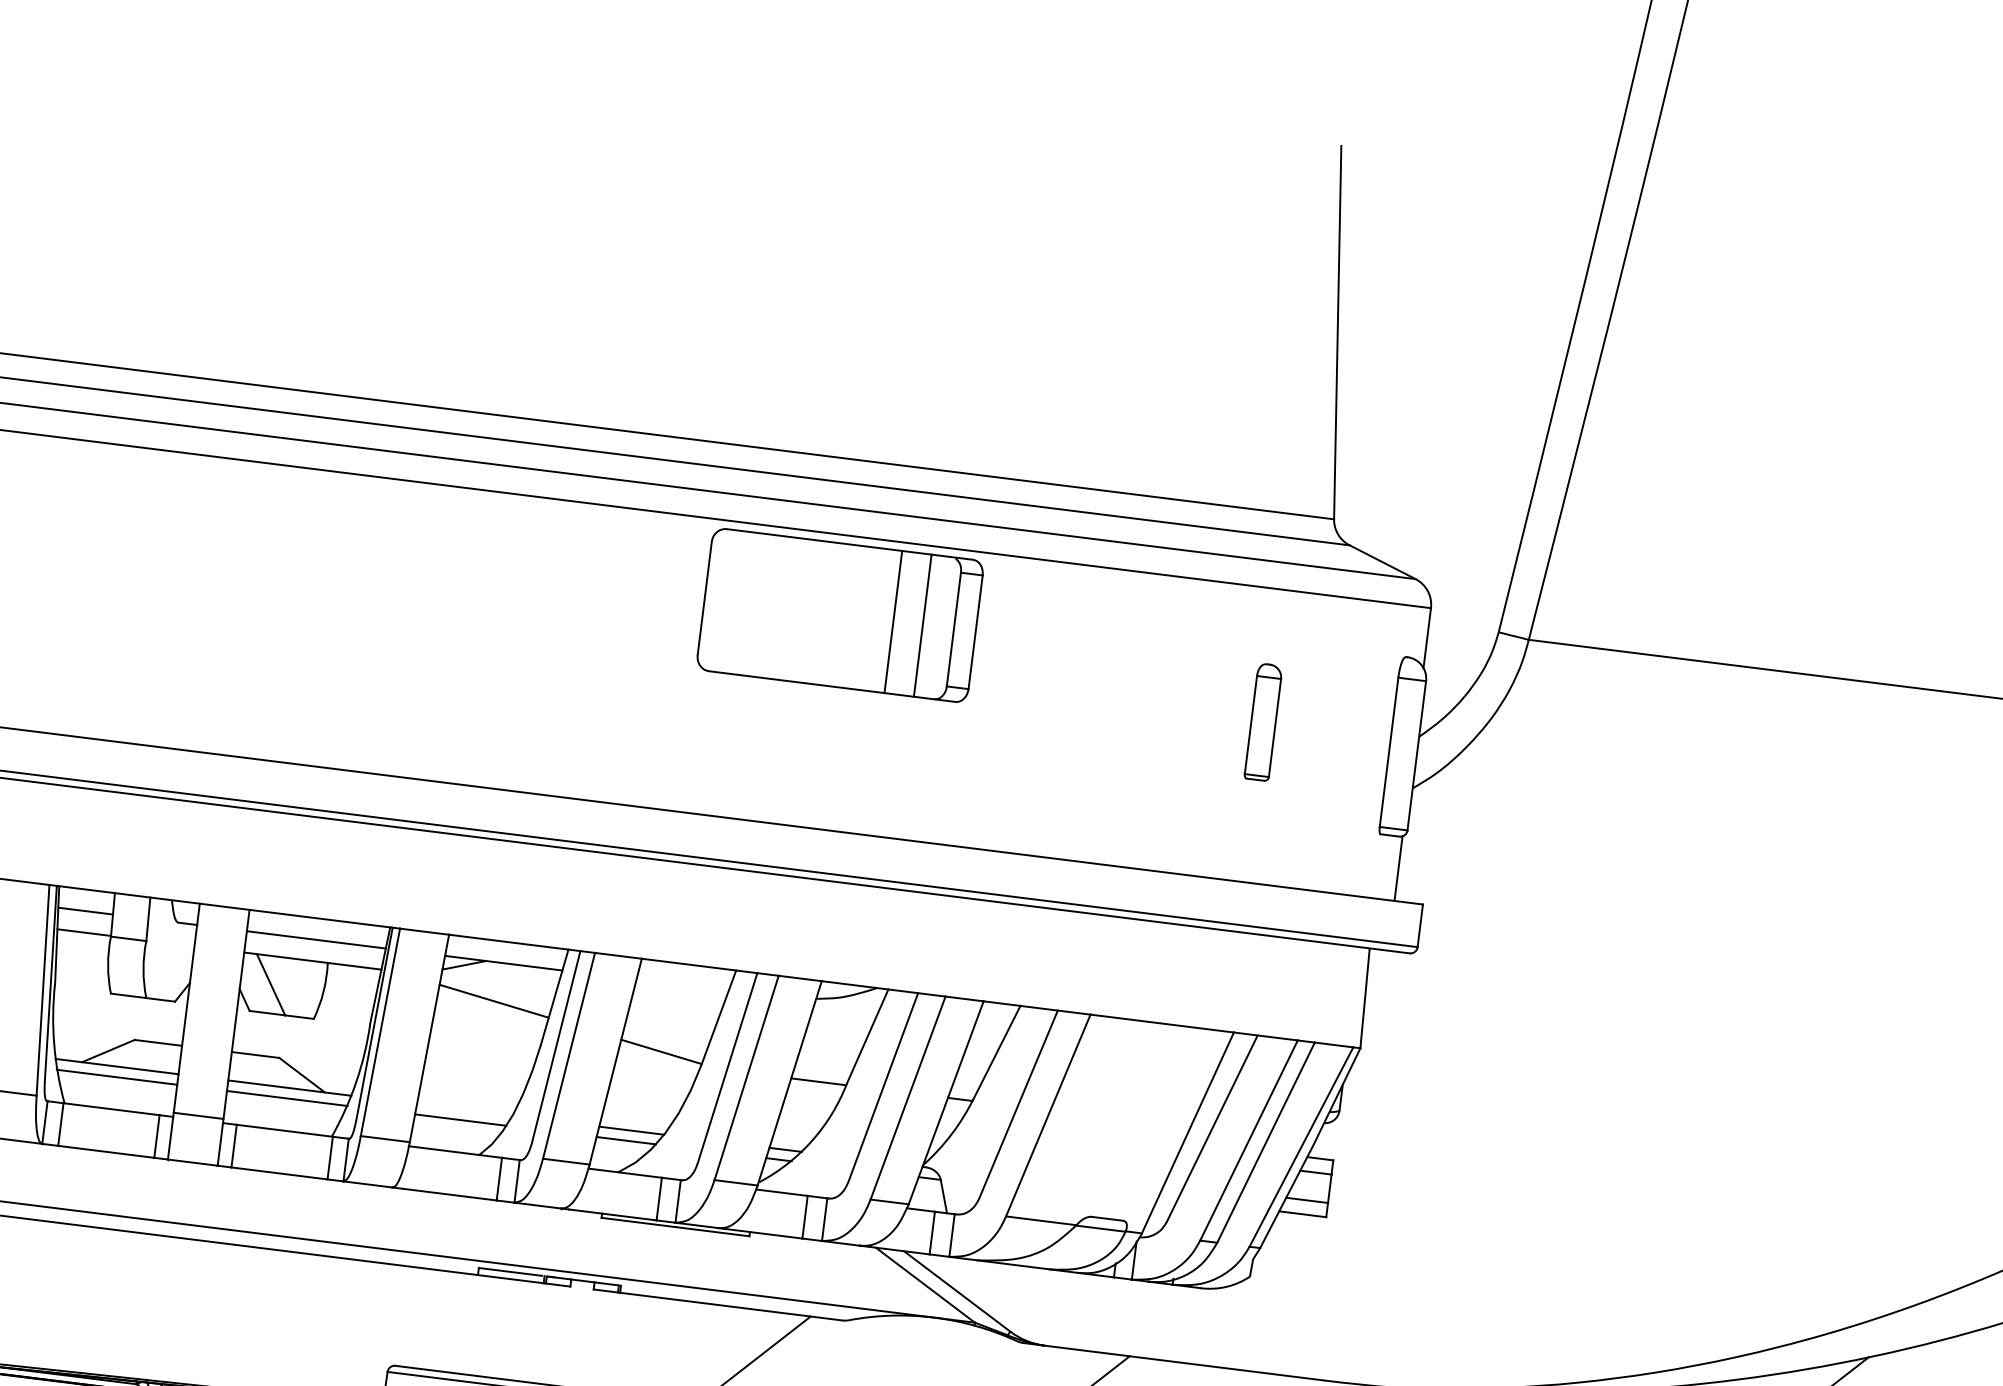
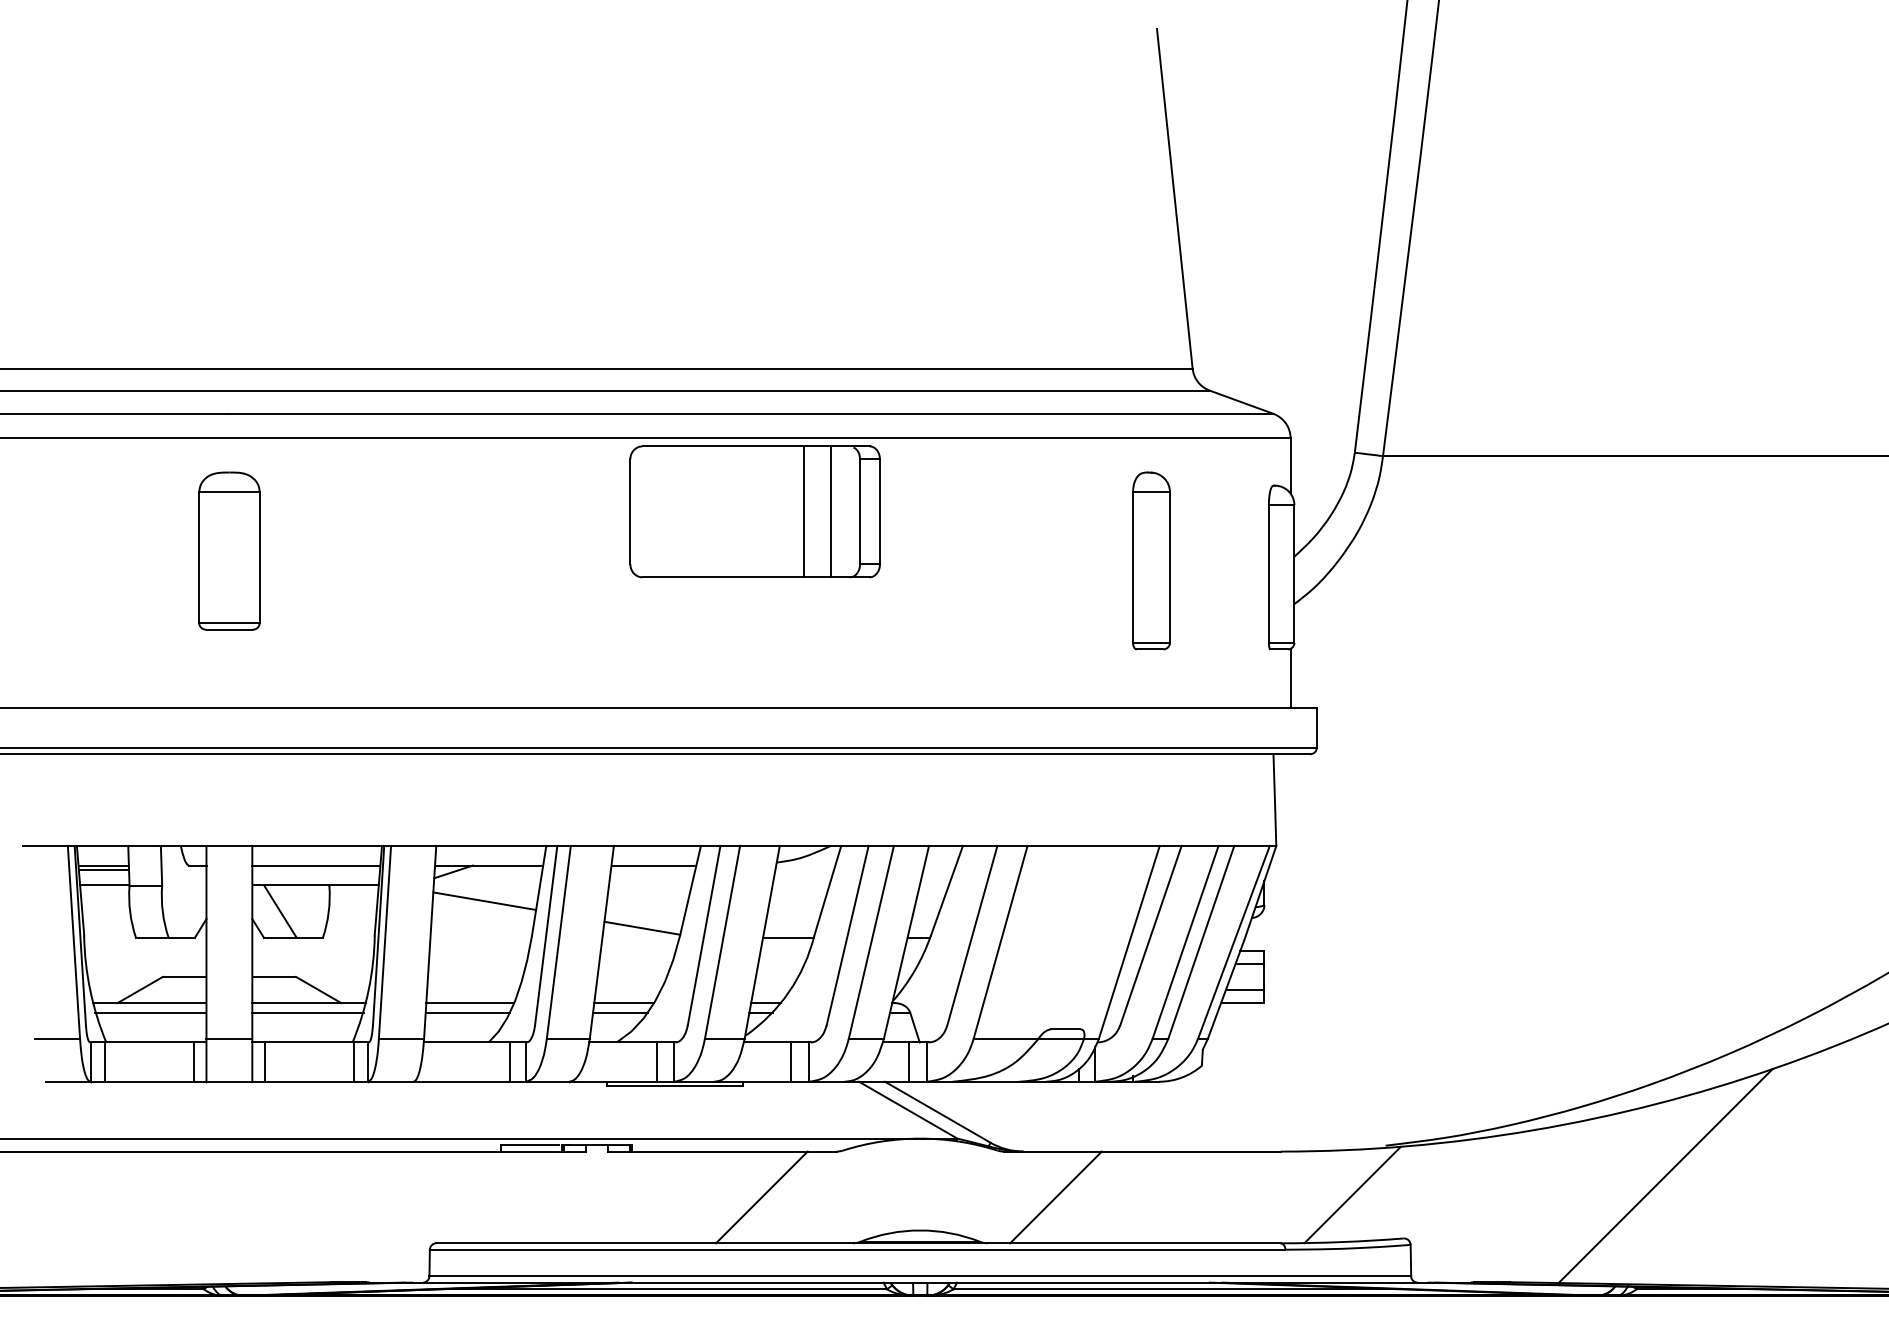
part: (264, 586) -> (229, 550), added
part: (1263, 721) -> (1151, 560), size x1.67
line: (84, 915) -> (103, 869), added
line: (683, 985) -> (654, 865), added
line: (464, 1110) -> (470, 1003), added

